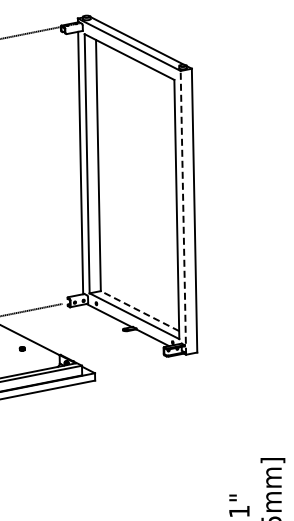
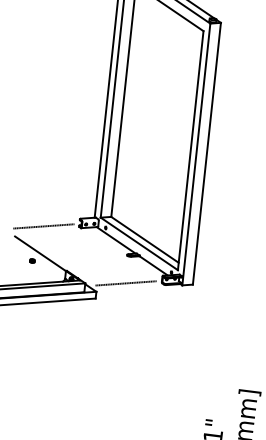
line: (183, 212) -> (196, 154), dashed -> solid
line: (139, 311) -> (144, 240), dashed -> solid
line: (125, 359) -> (126, 282), added

